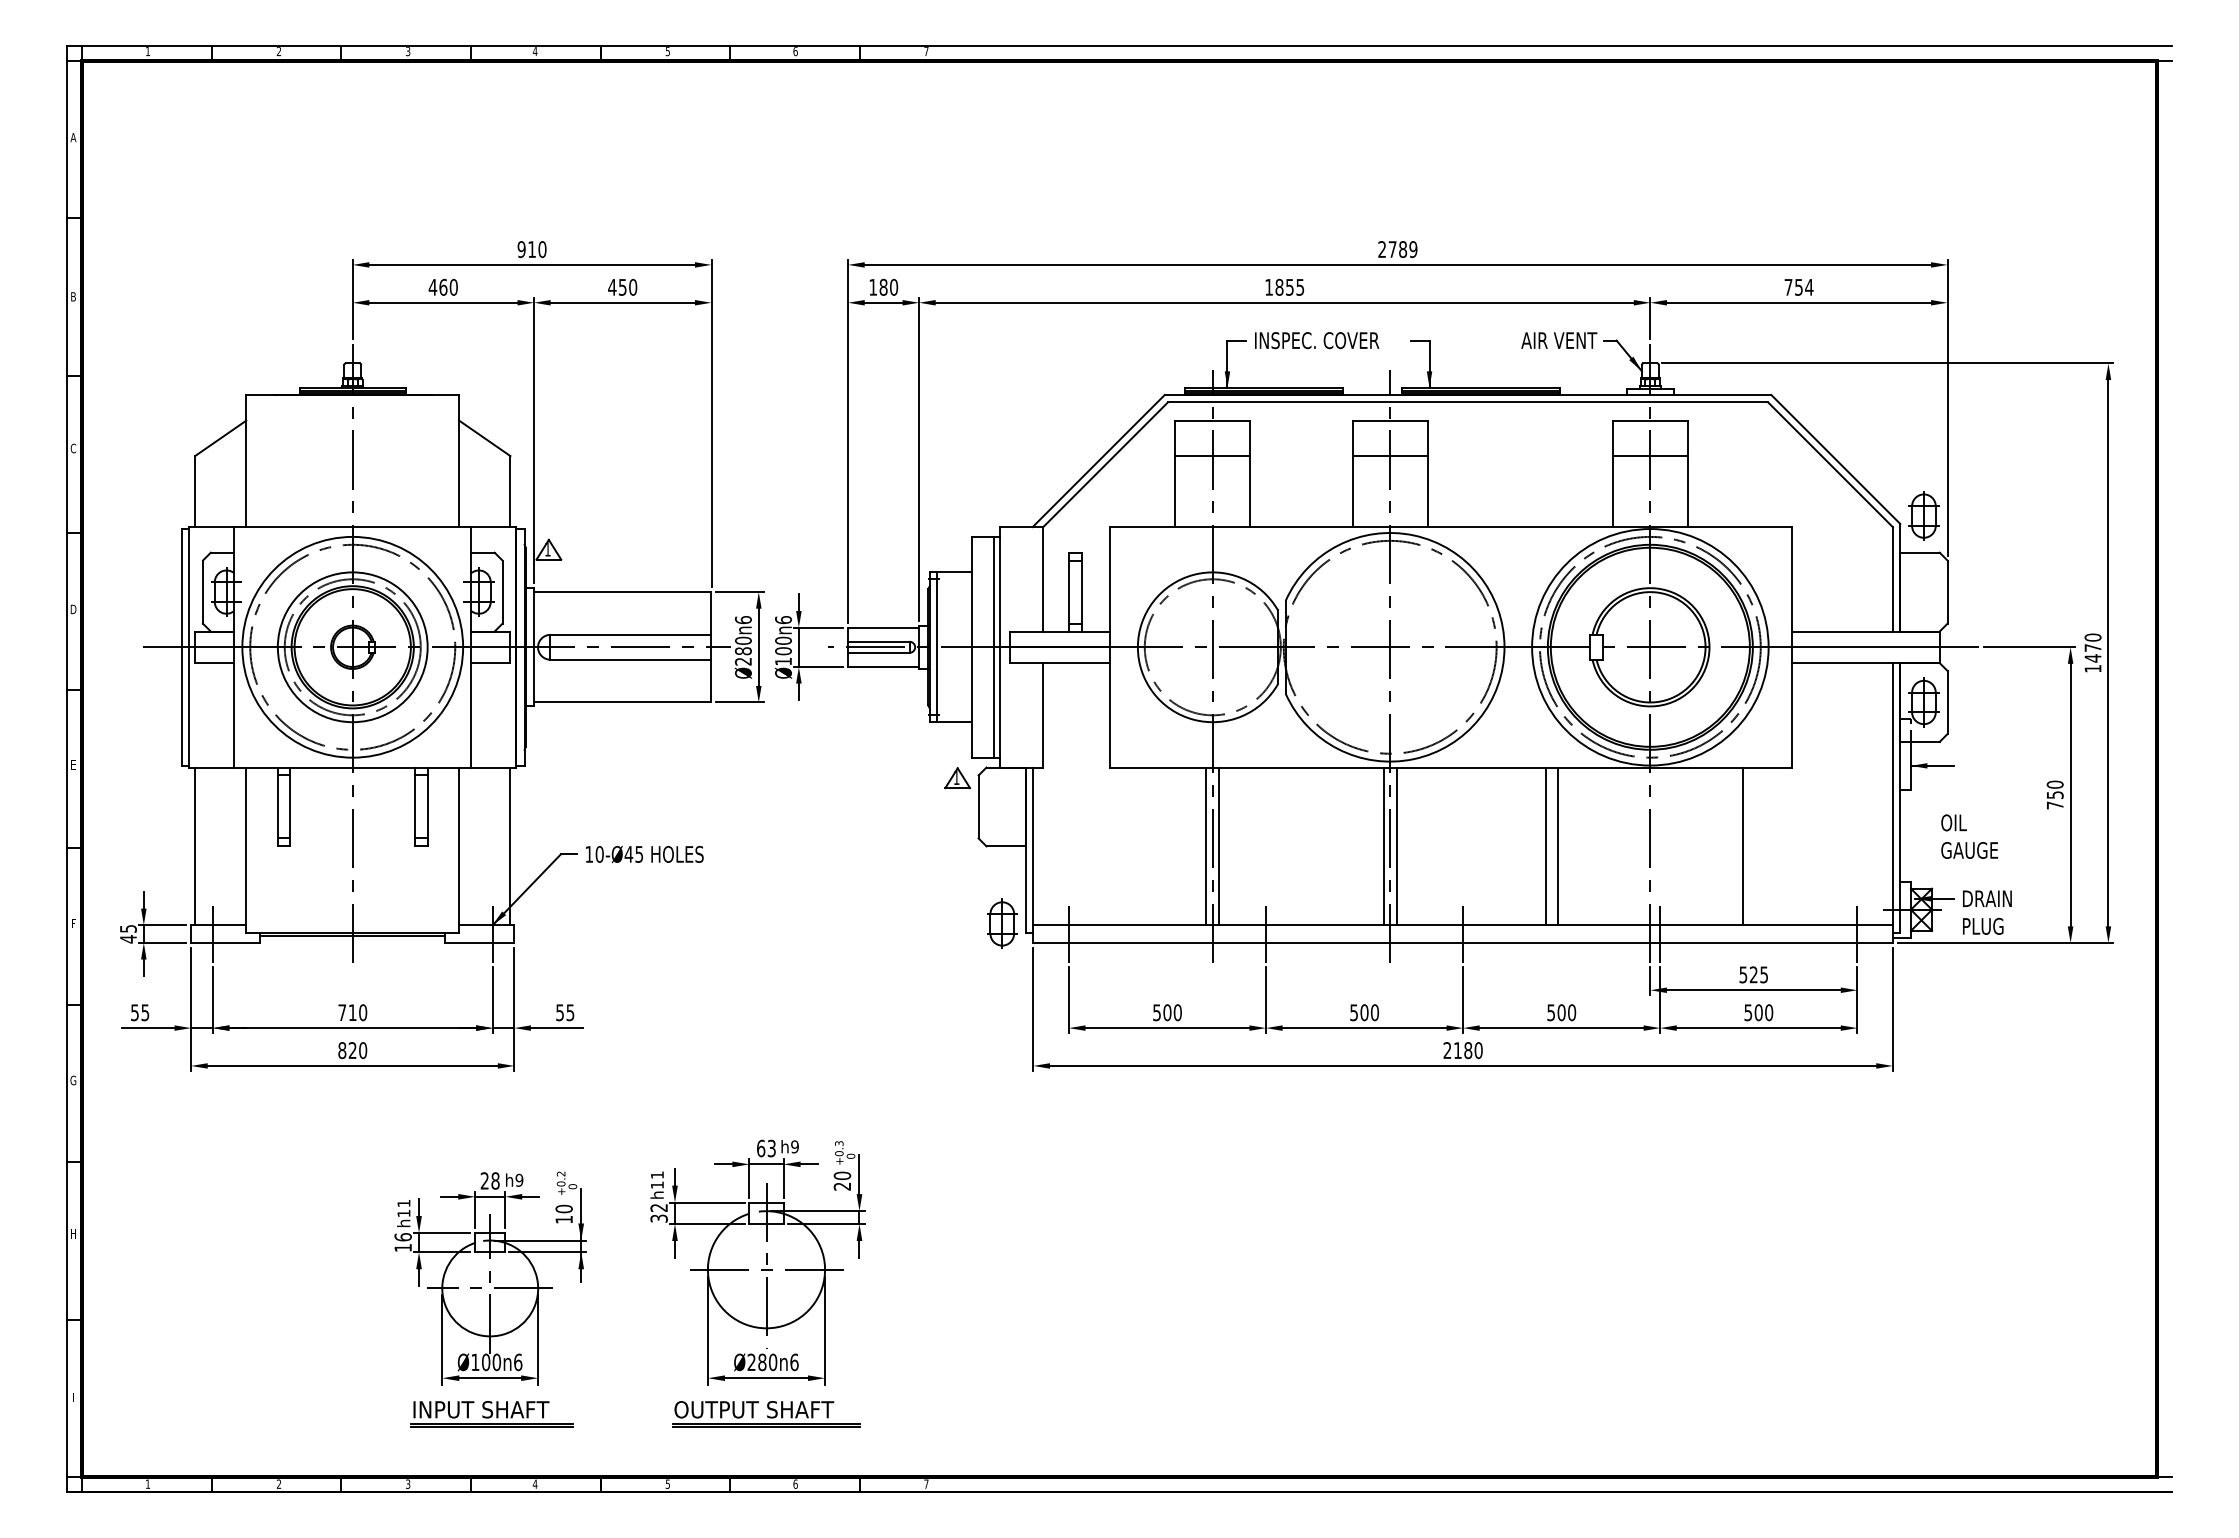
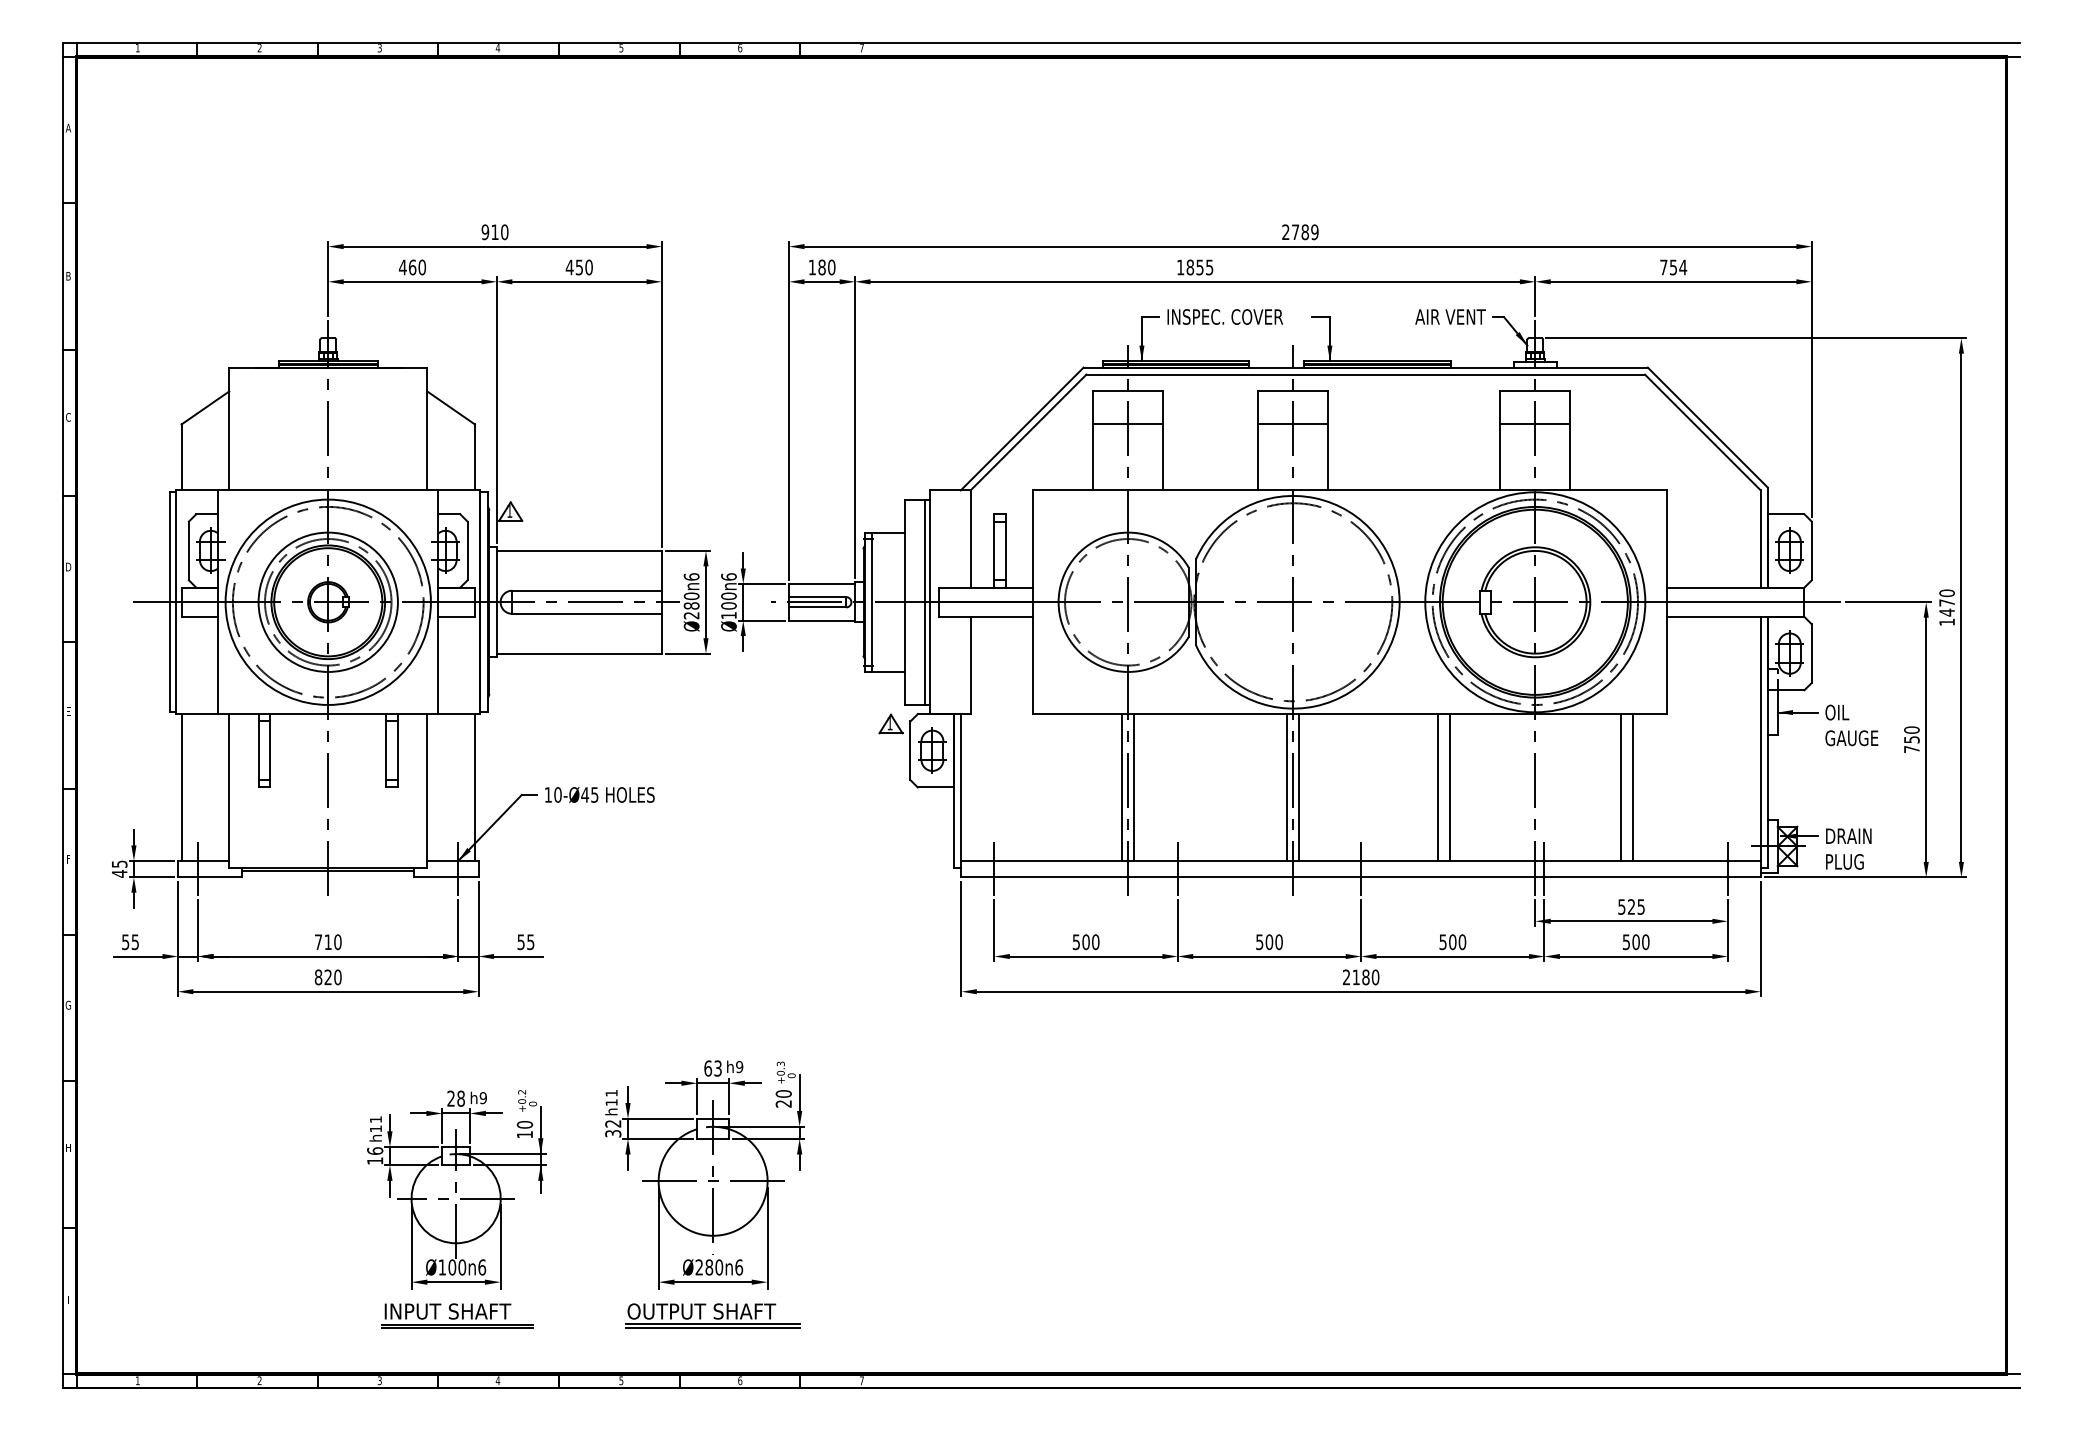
part: (1923, 515) -> (1789, 550), moved
text: (1969, 836) -> (1851, 725), moved
line: (1755, 846) -> (1633, 787), added
part: (1002, 923) -> (932, 750), moved

